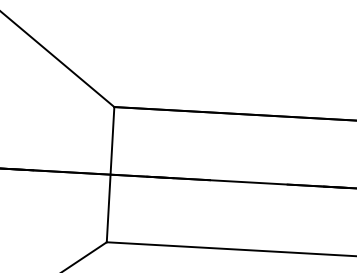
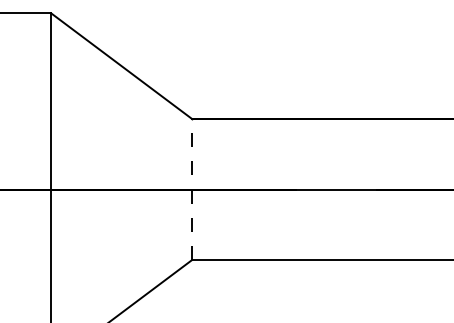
line: (110, 174) -> (192, 189), solid -> dashed

